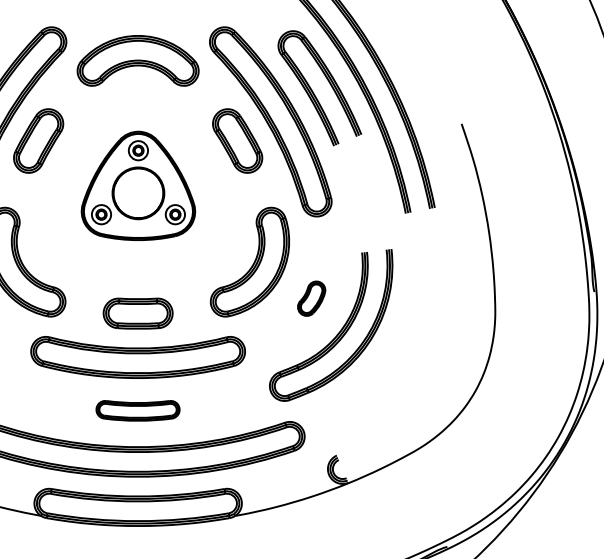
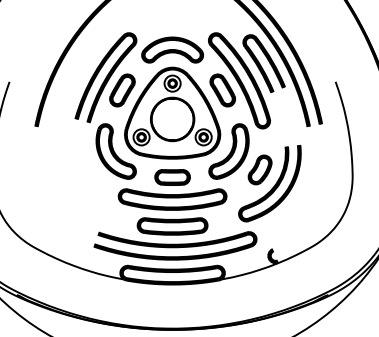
part: (137, 184) -> (172, 112), size x1.67
part: (310, 297) -> (259, 169), size x1.67
part: (137, 410) -> (172, 226), size x1.67

